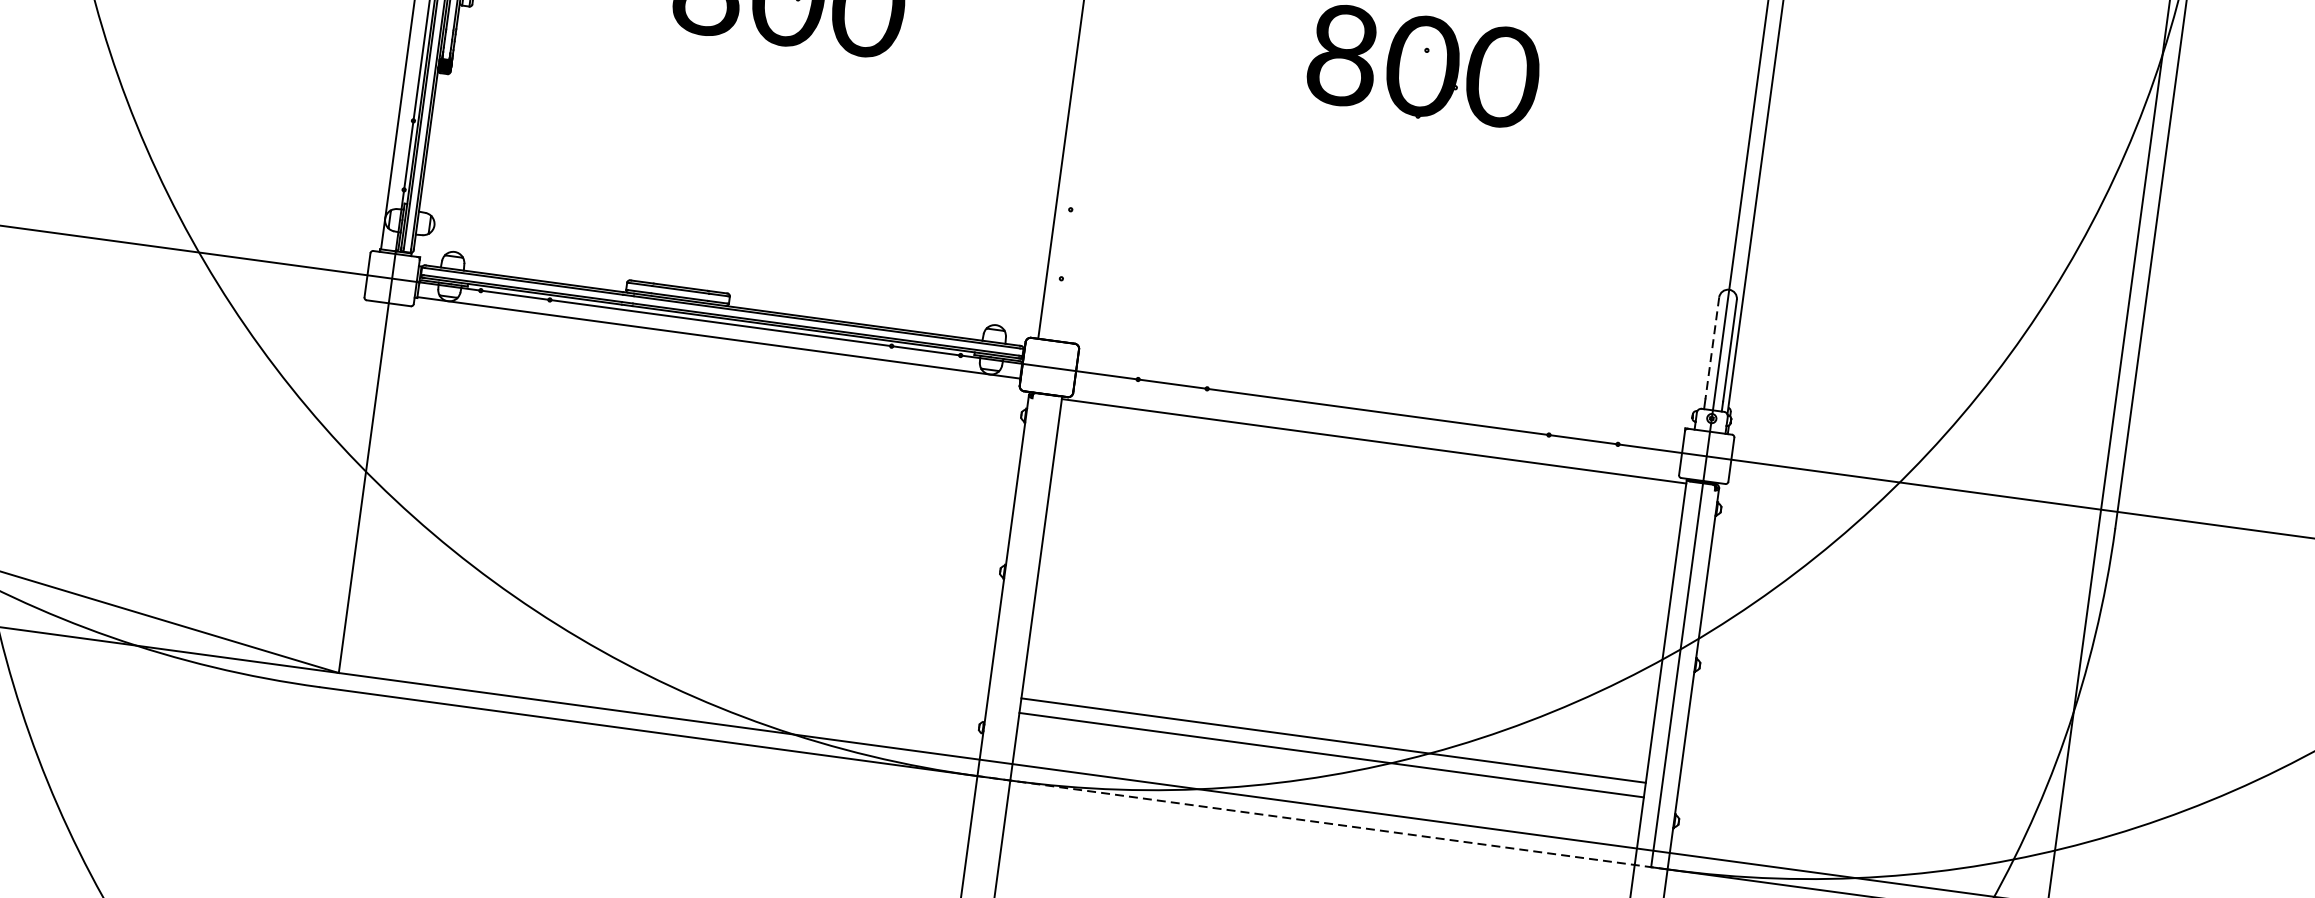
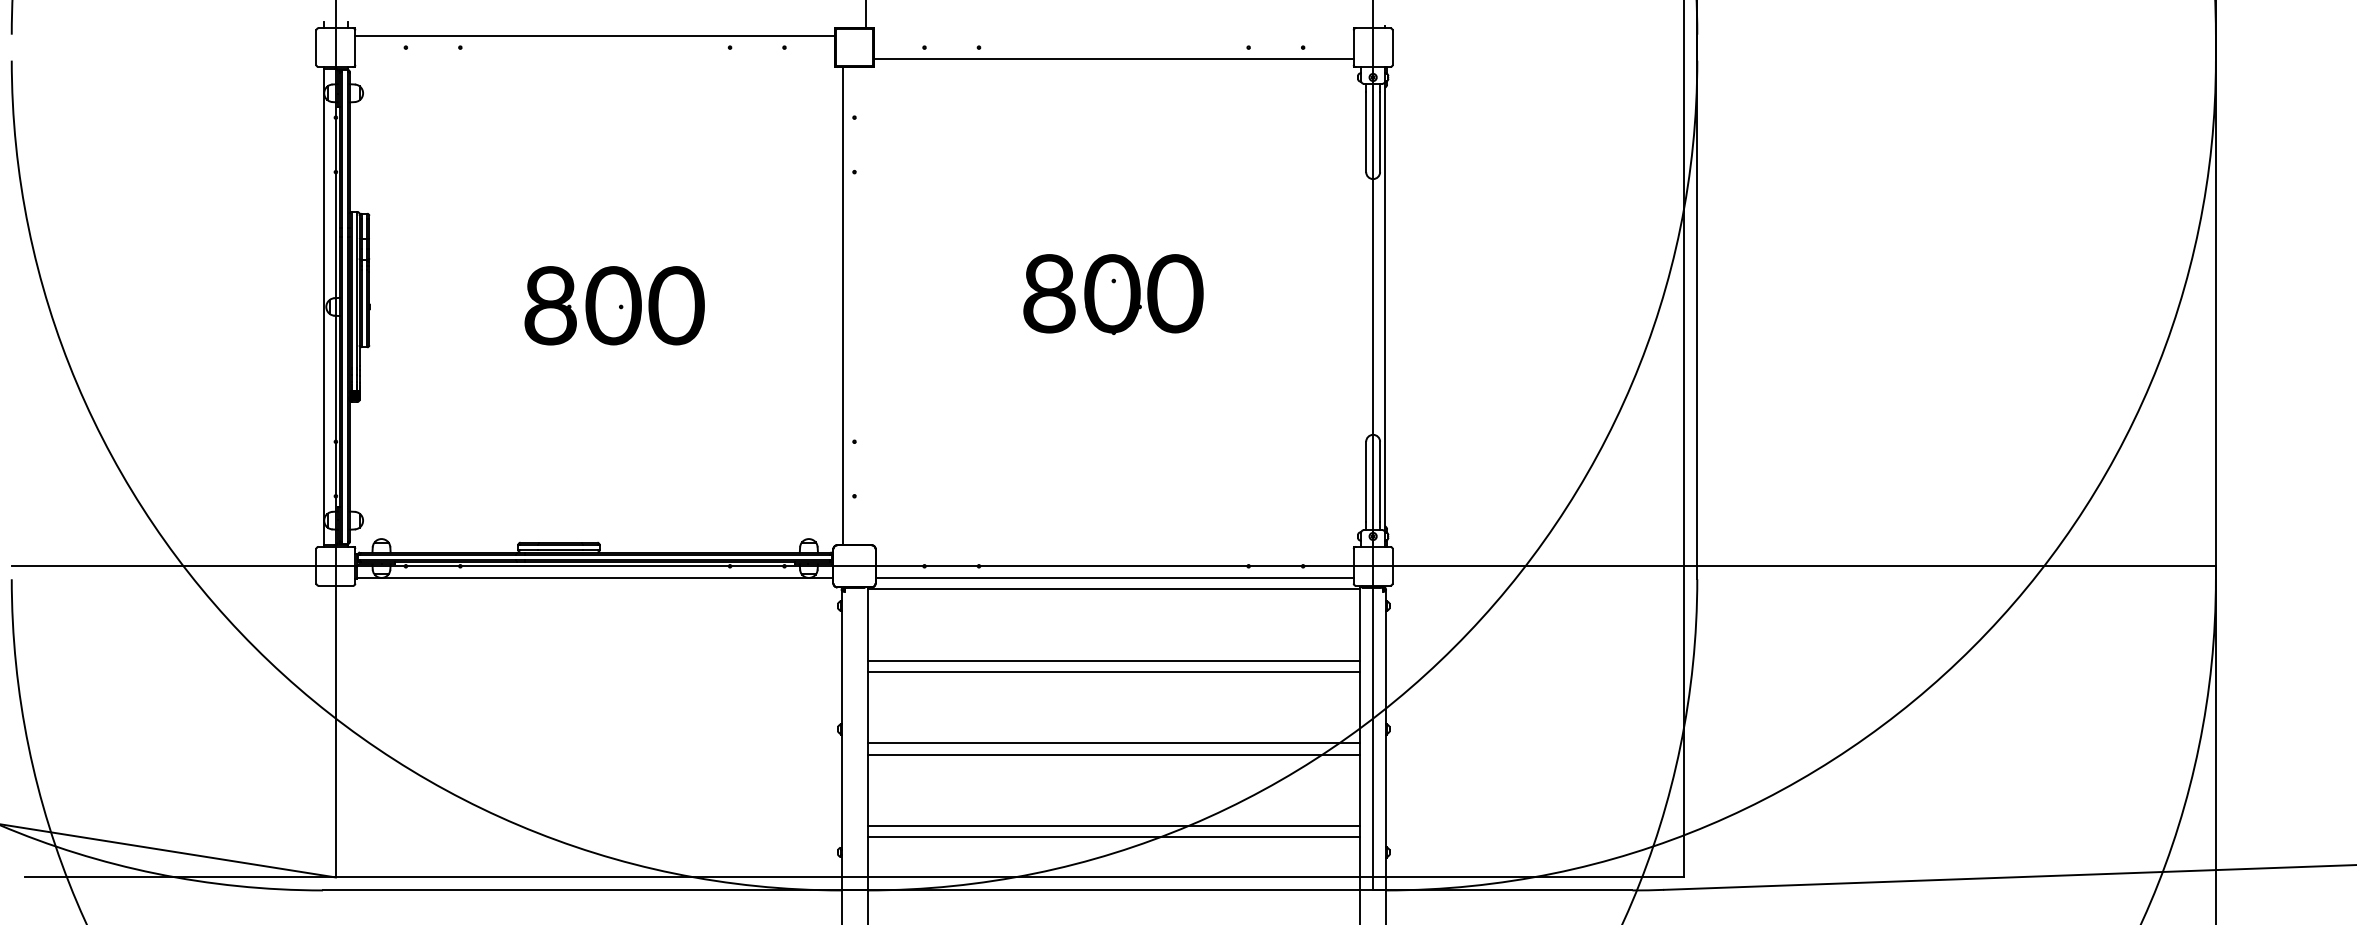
line: (1712, 349) -> (1366, 482), dashed -> solid
line: (1376, 426) -> (1114, 577), added
line: (1361, 531) -> (1113, 660), added
line: (1359, 546) -> (1113, 672), added
line: (1347, 636) -> (1113, 743), added
line: (1345, 650) -> (1113, 754), added
line: (1322, 822) -> (1113, 890), dashed -> solid

